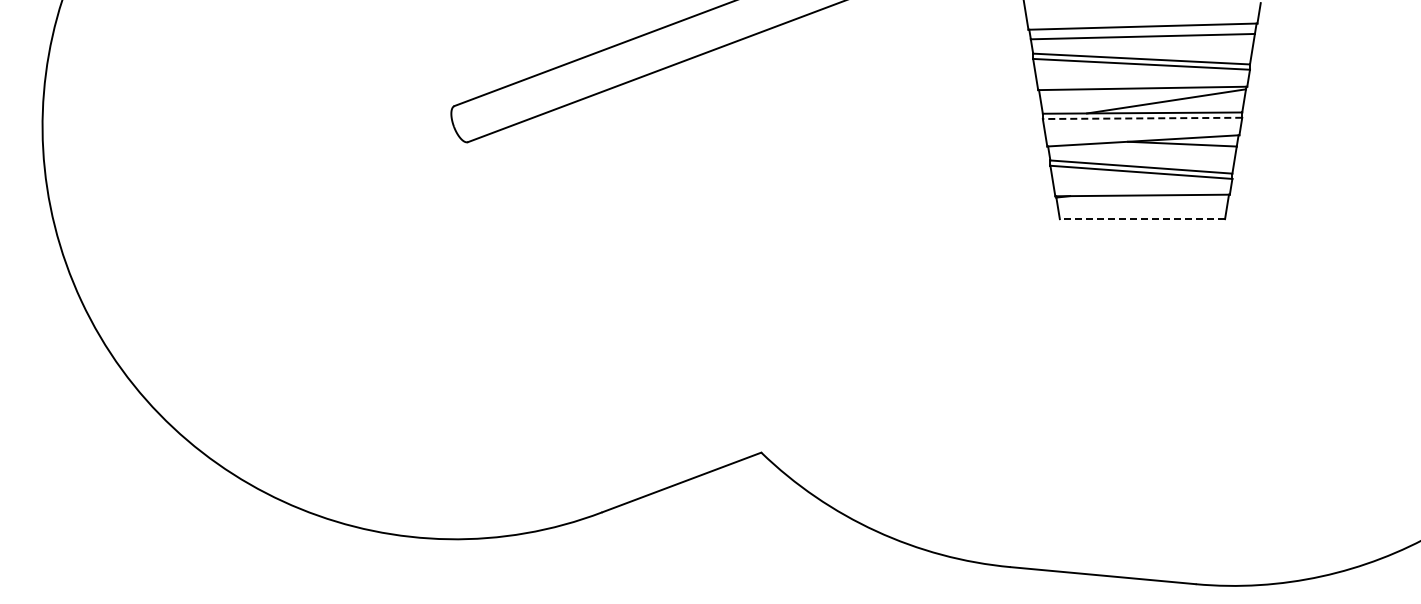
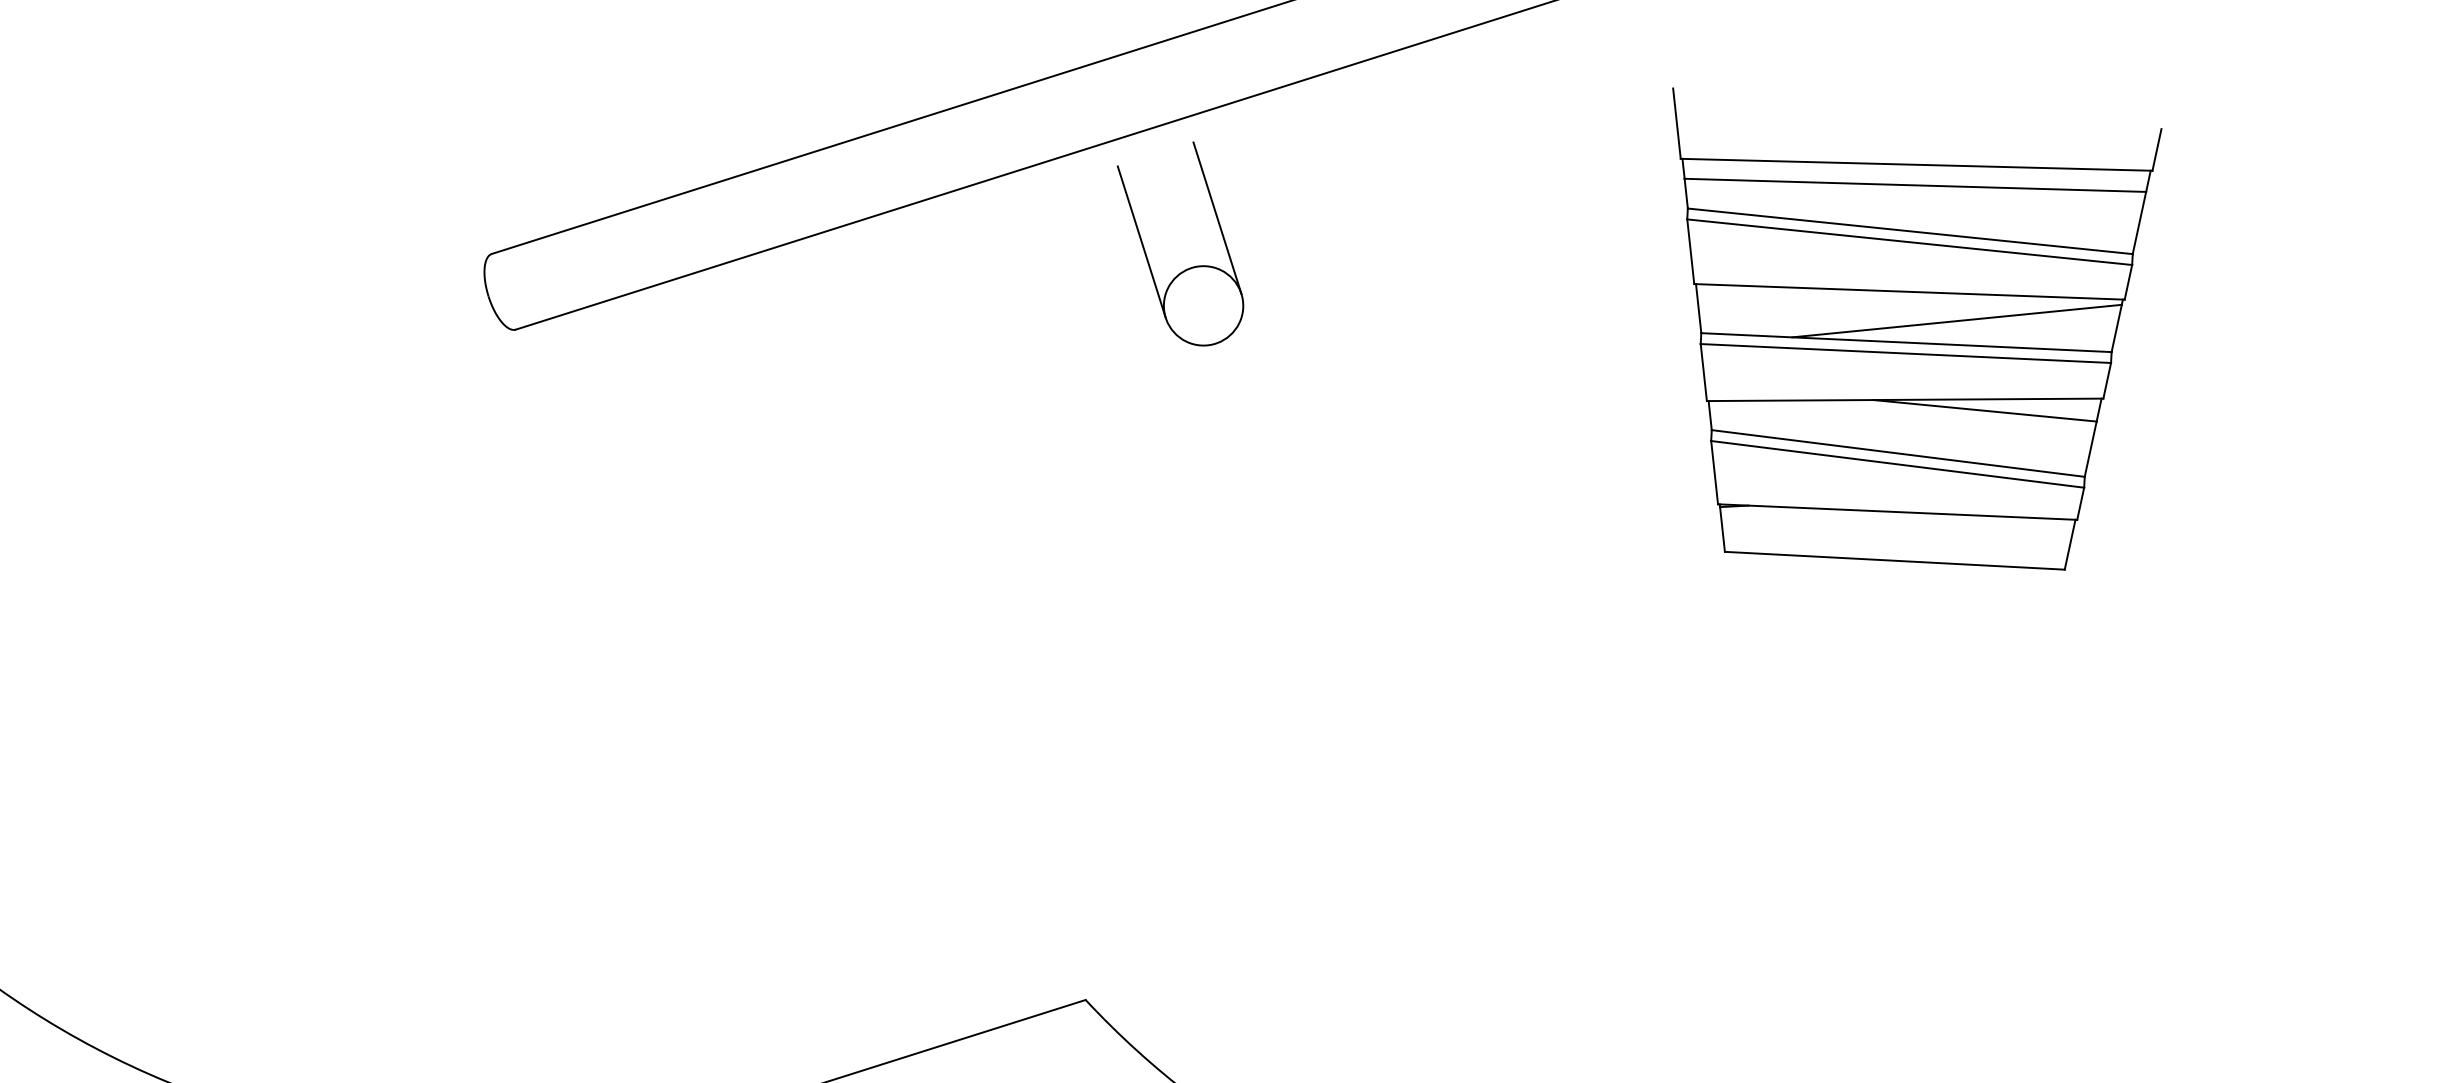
part: (792, 94) -> (1188, 266), added
line: (1142, 118) -> (1905, 353), dashed -> solid
line: (1142, 219) -> (1894, 561), dashed -> solid

